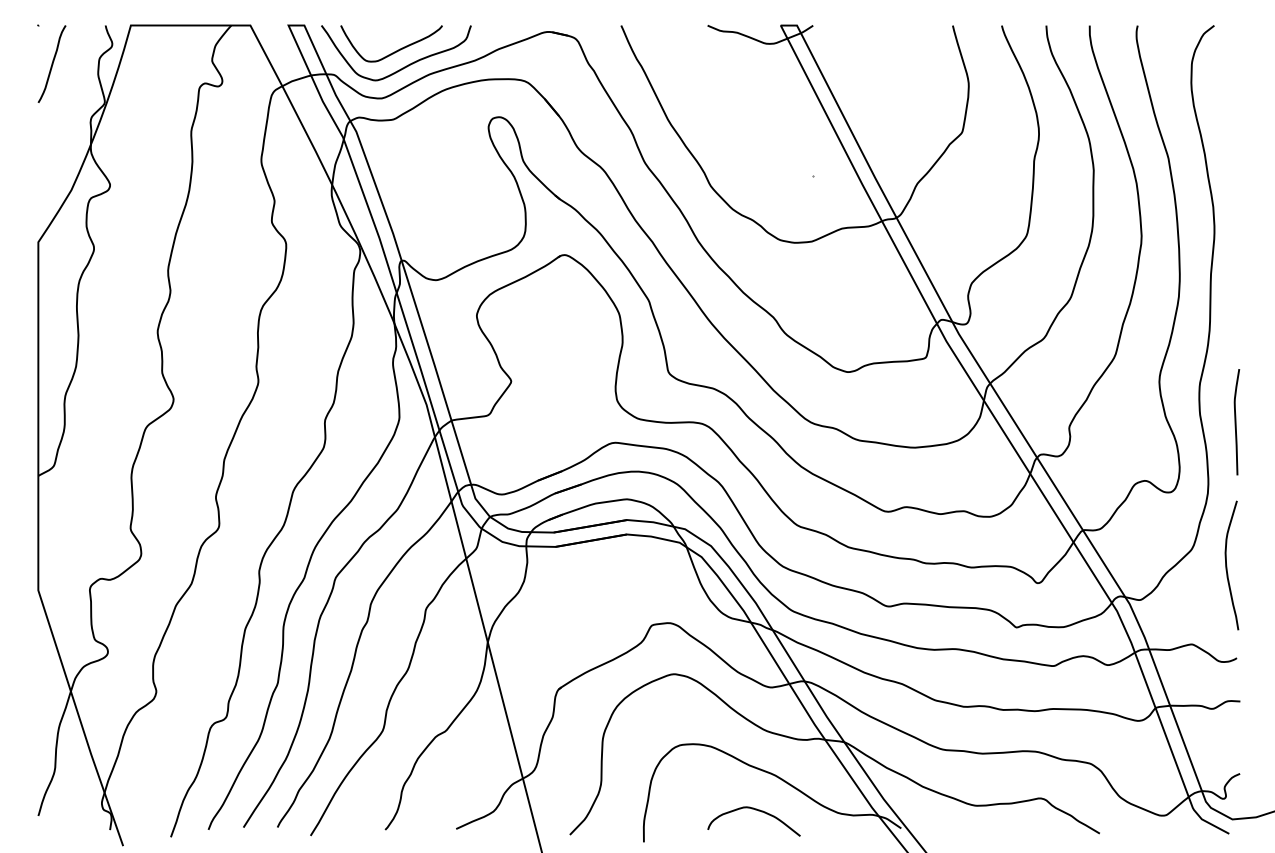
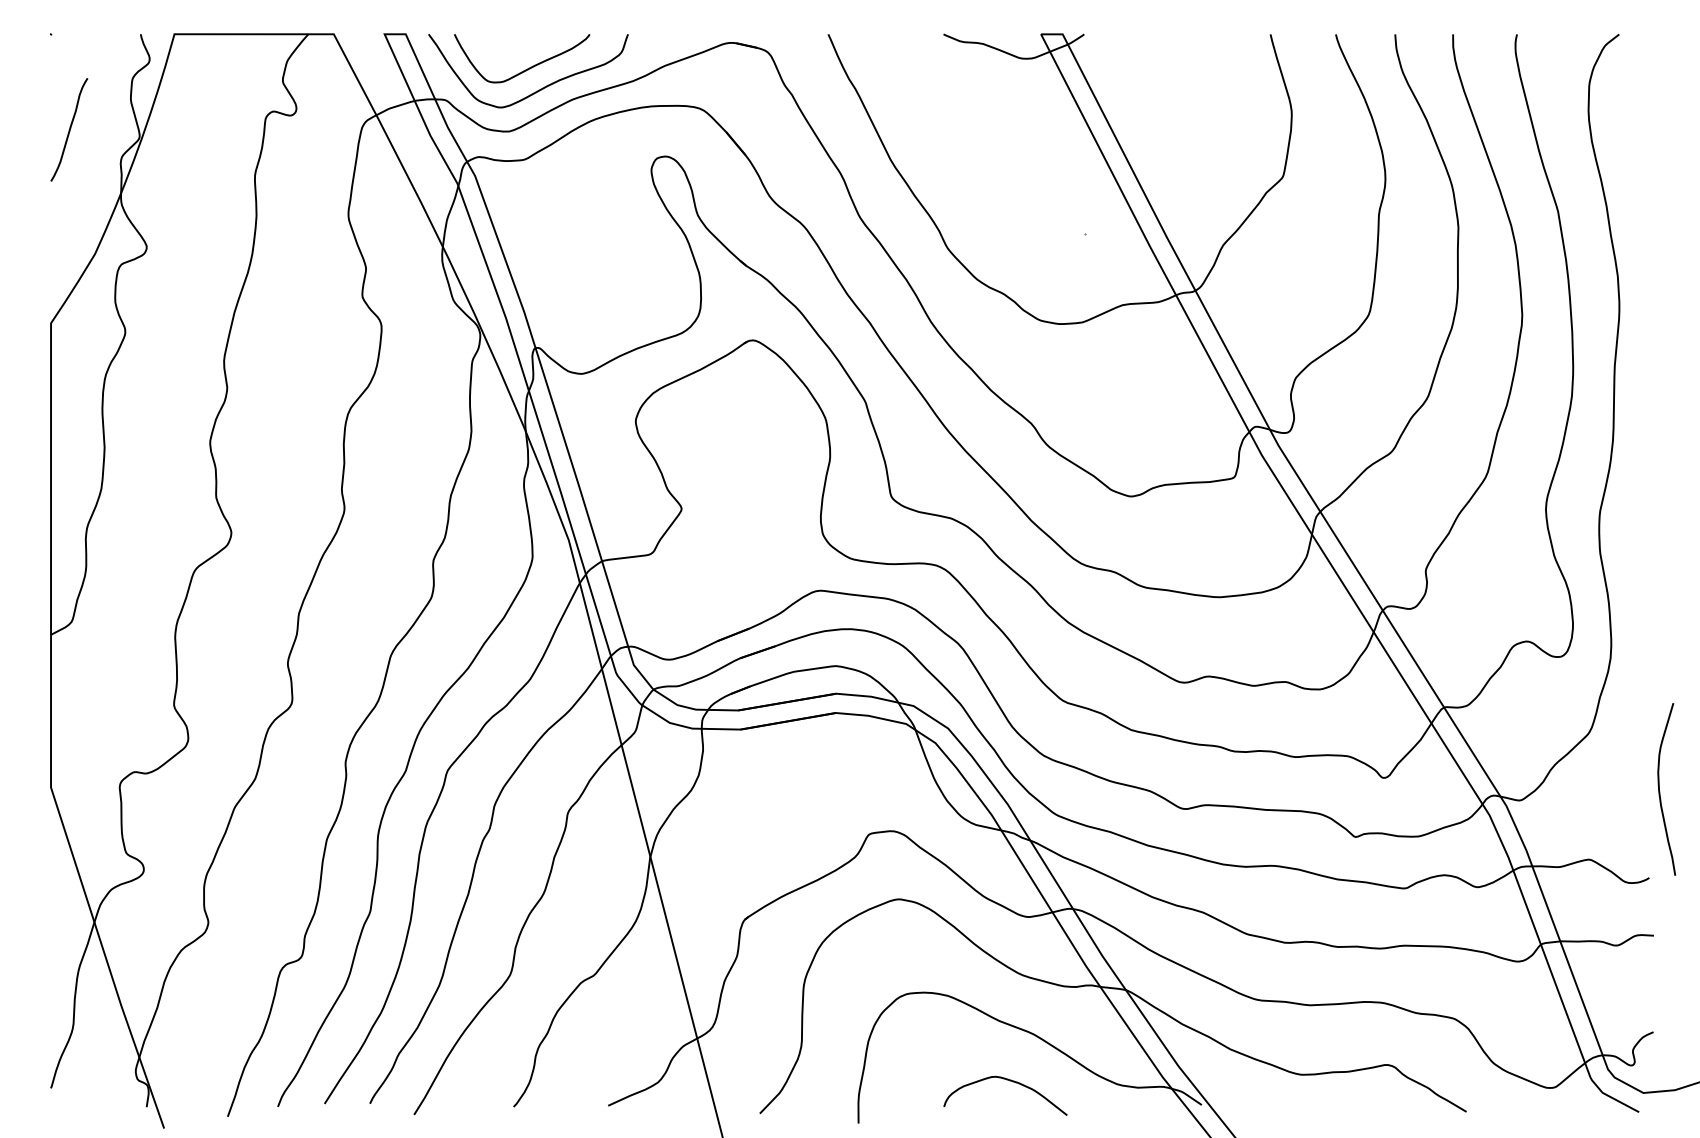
curve: (52, 63) -> (69, 129), moved
curve: (1236, 422) -> (1648, 563), removed
curve: (1227, 567) -> (1660, 791), moved

